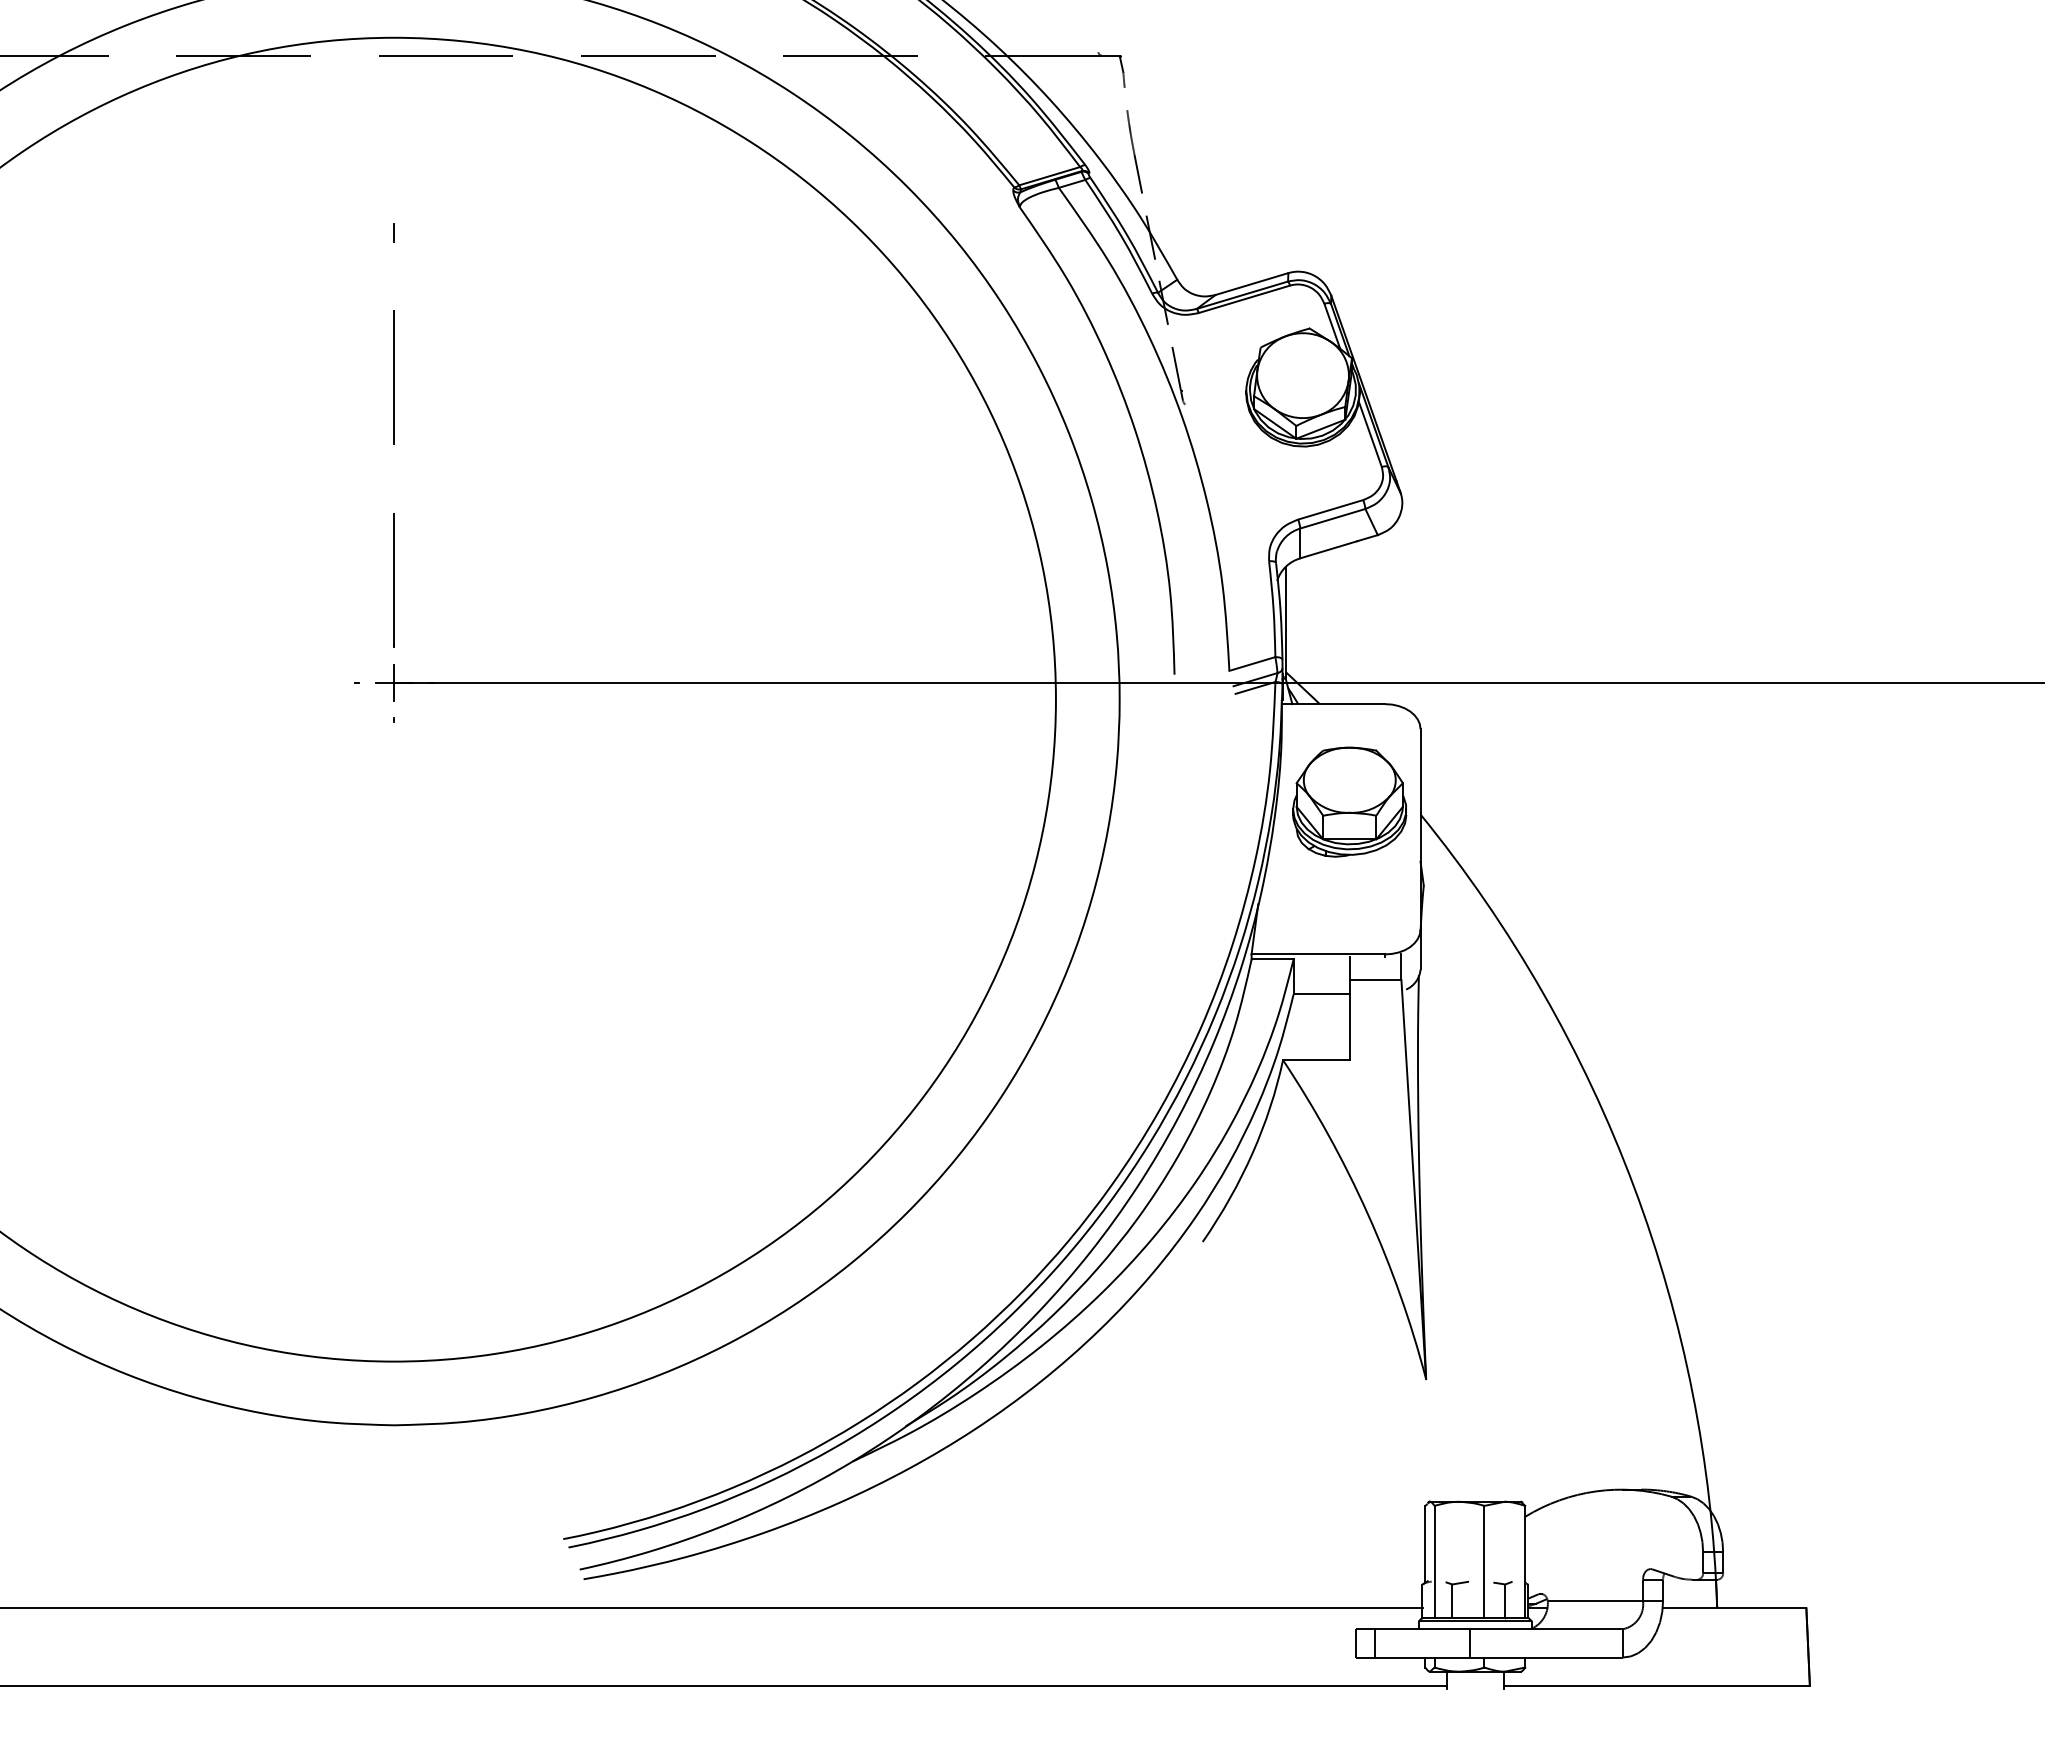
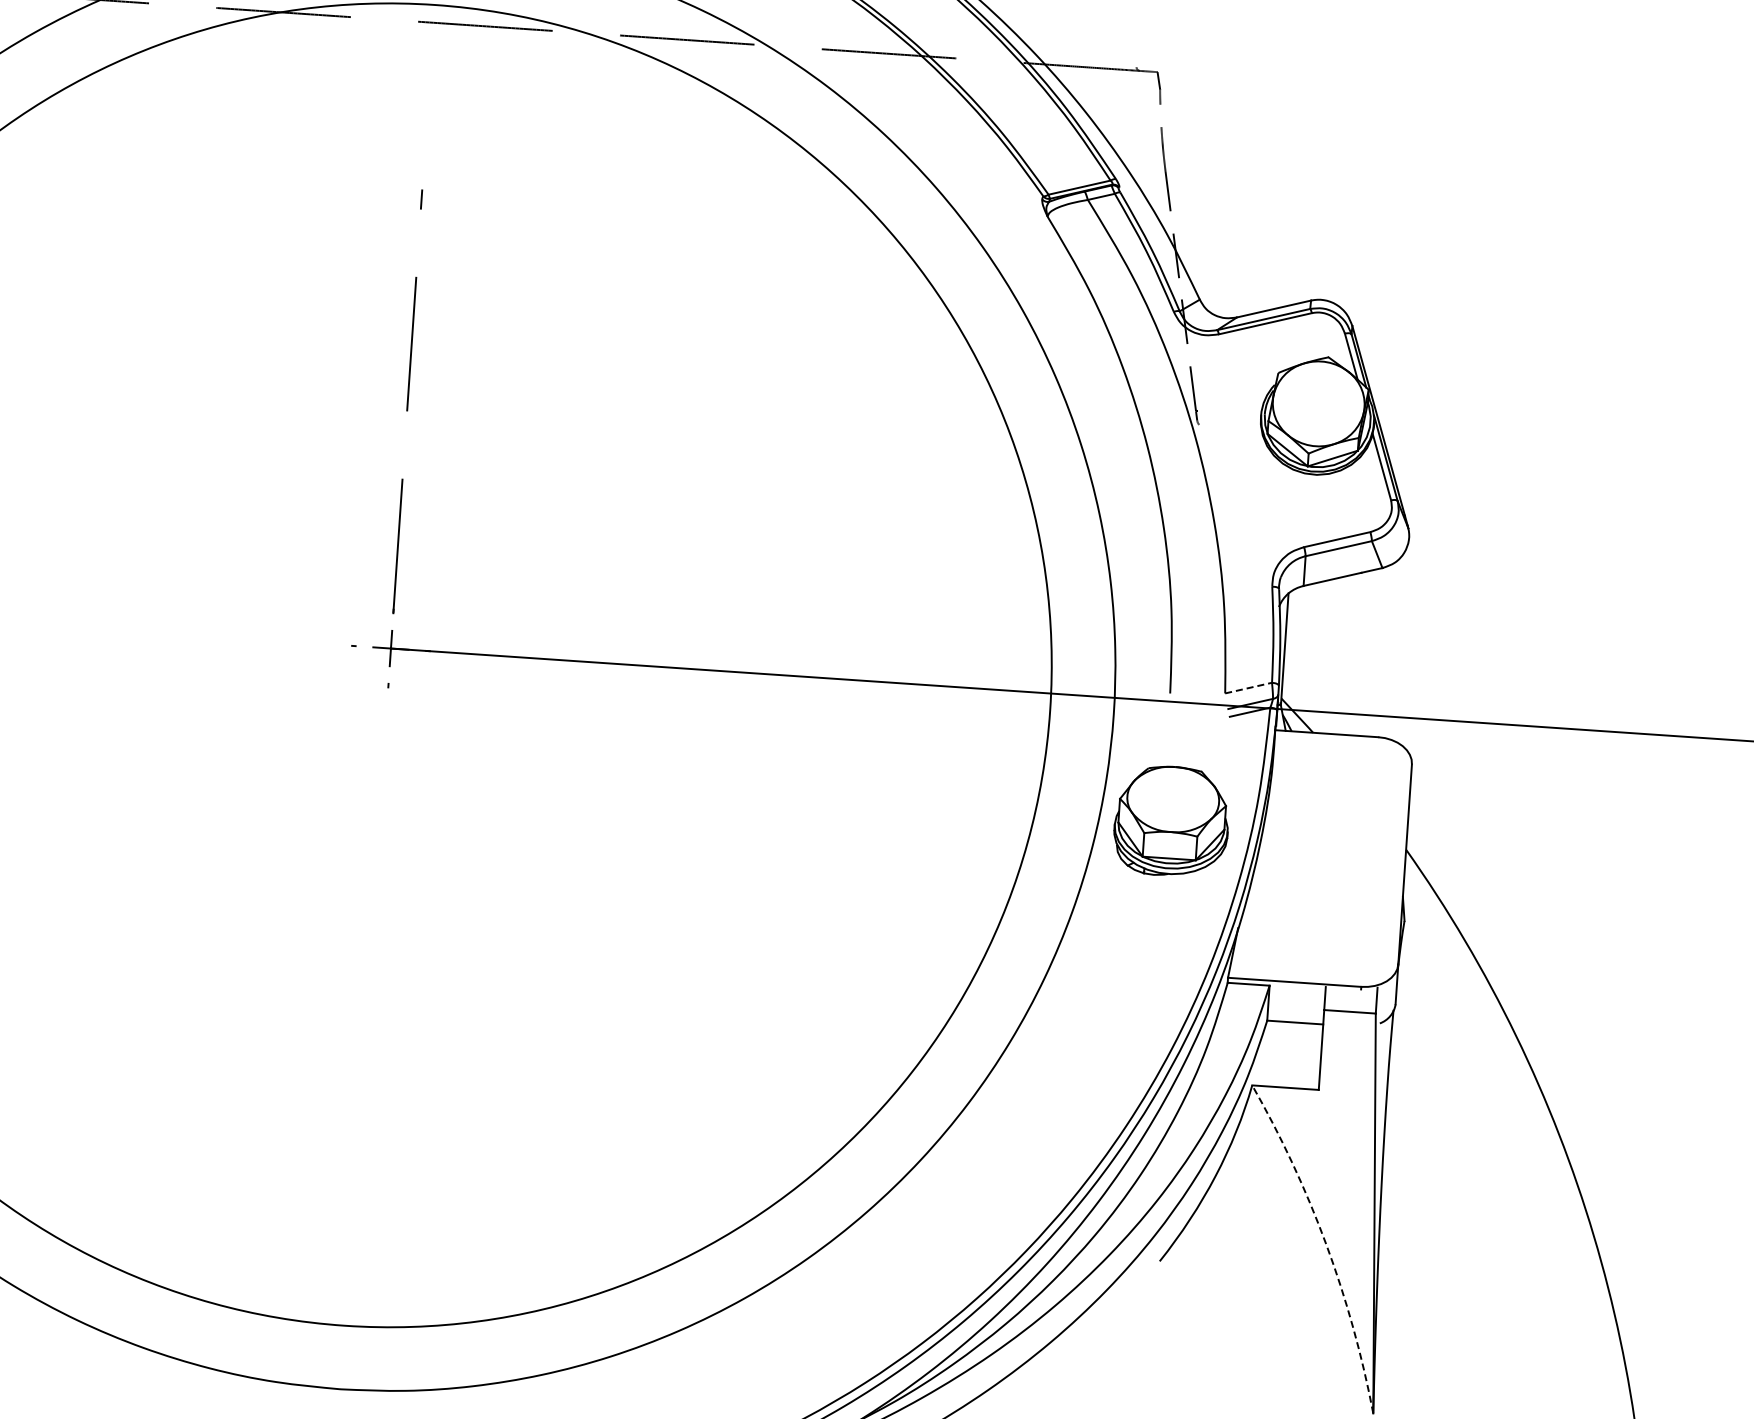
line: (1252, 663) -> (1248, 687), solid -> dashed
part: (1349, 801) -> (1171, 820), moved
arc: (1367, 1213) -> (1326, 1244), solid -> dashed

